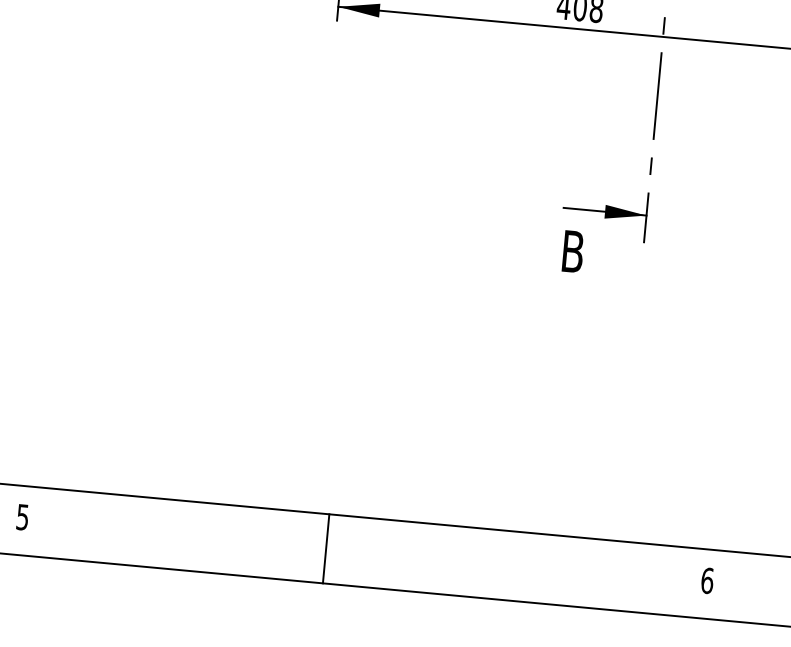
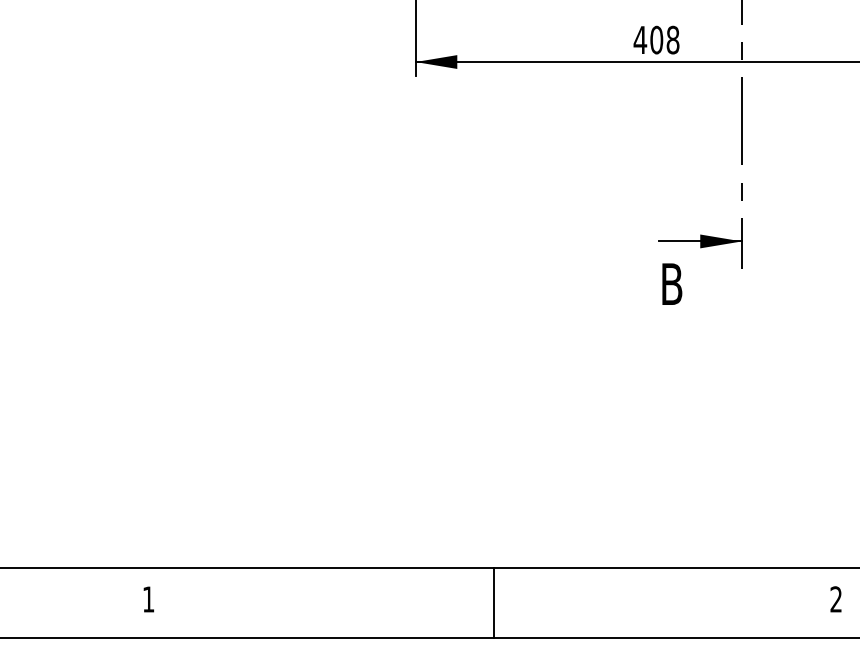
text: (22, 517) -> (148, 599), 5 -> 1
line: (326, 548) -> (493, 602), moved
text: (707, 580) -> (836, 599), 6 -> 2

